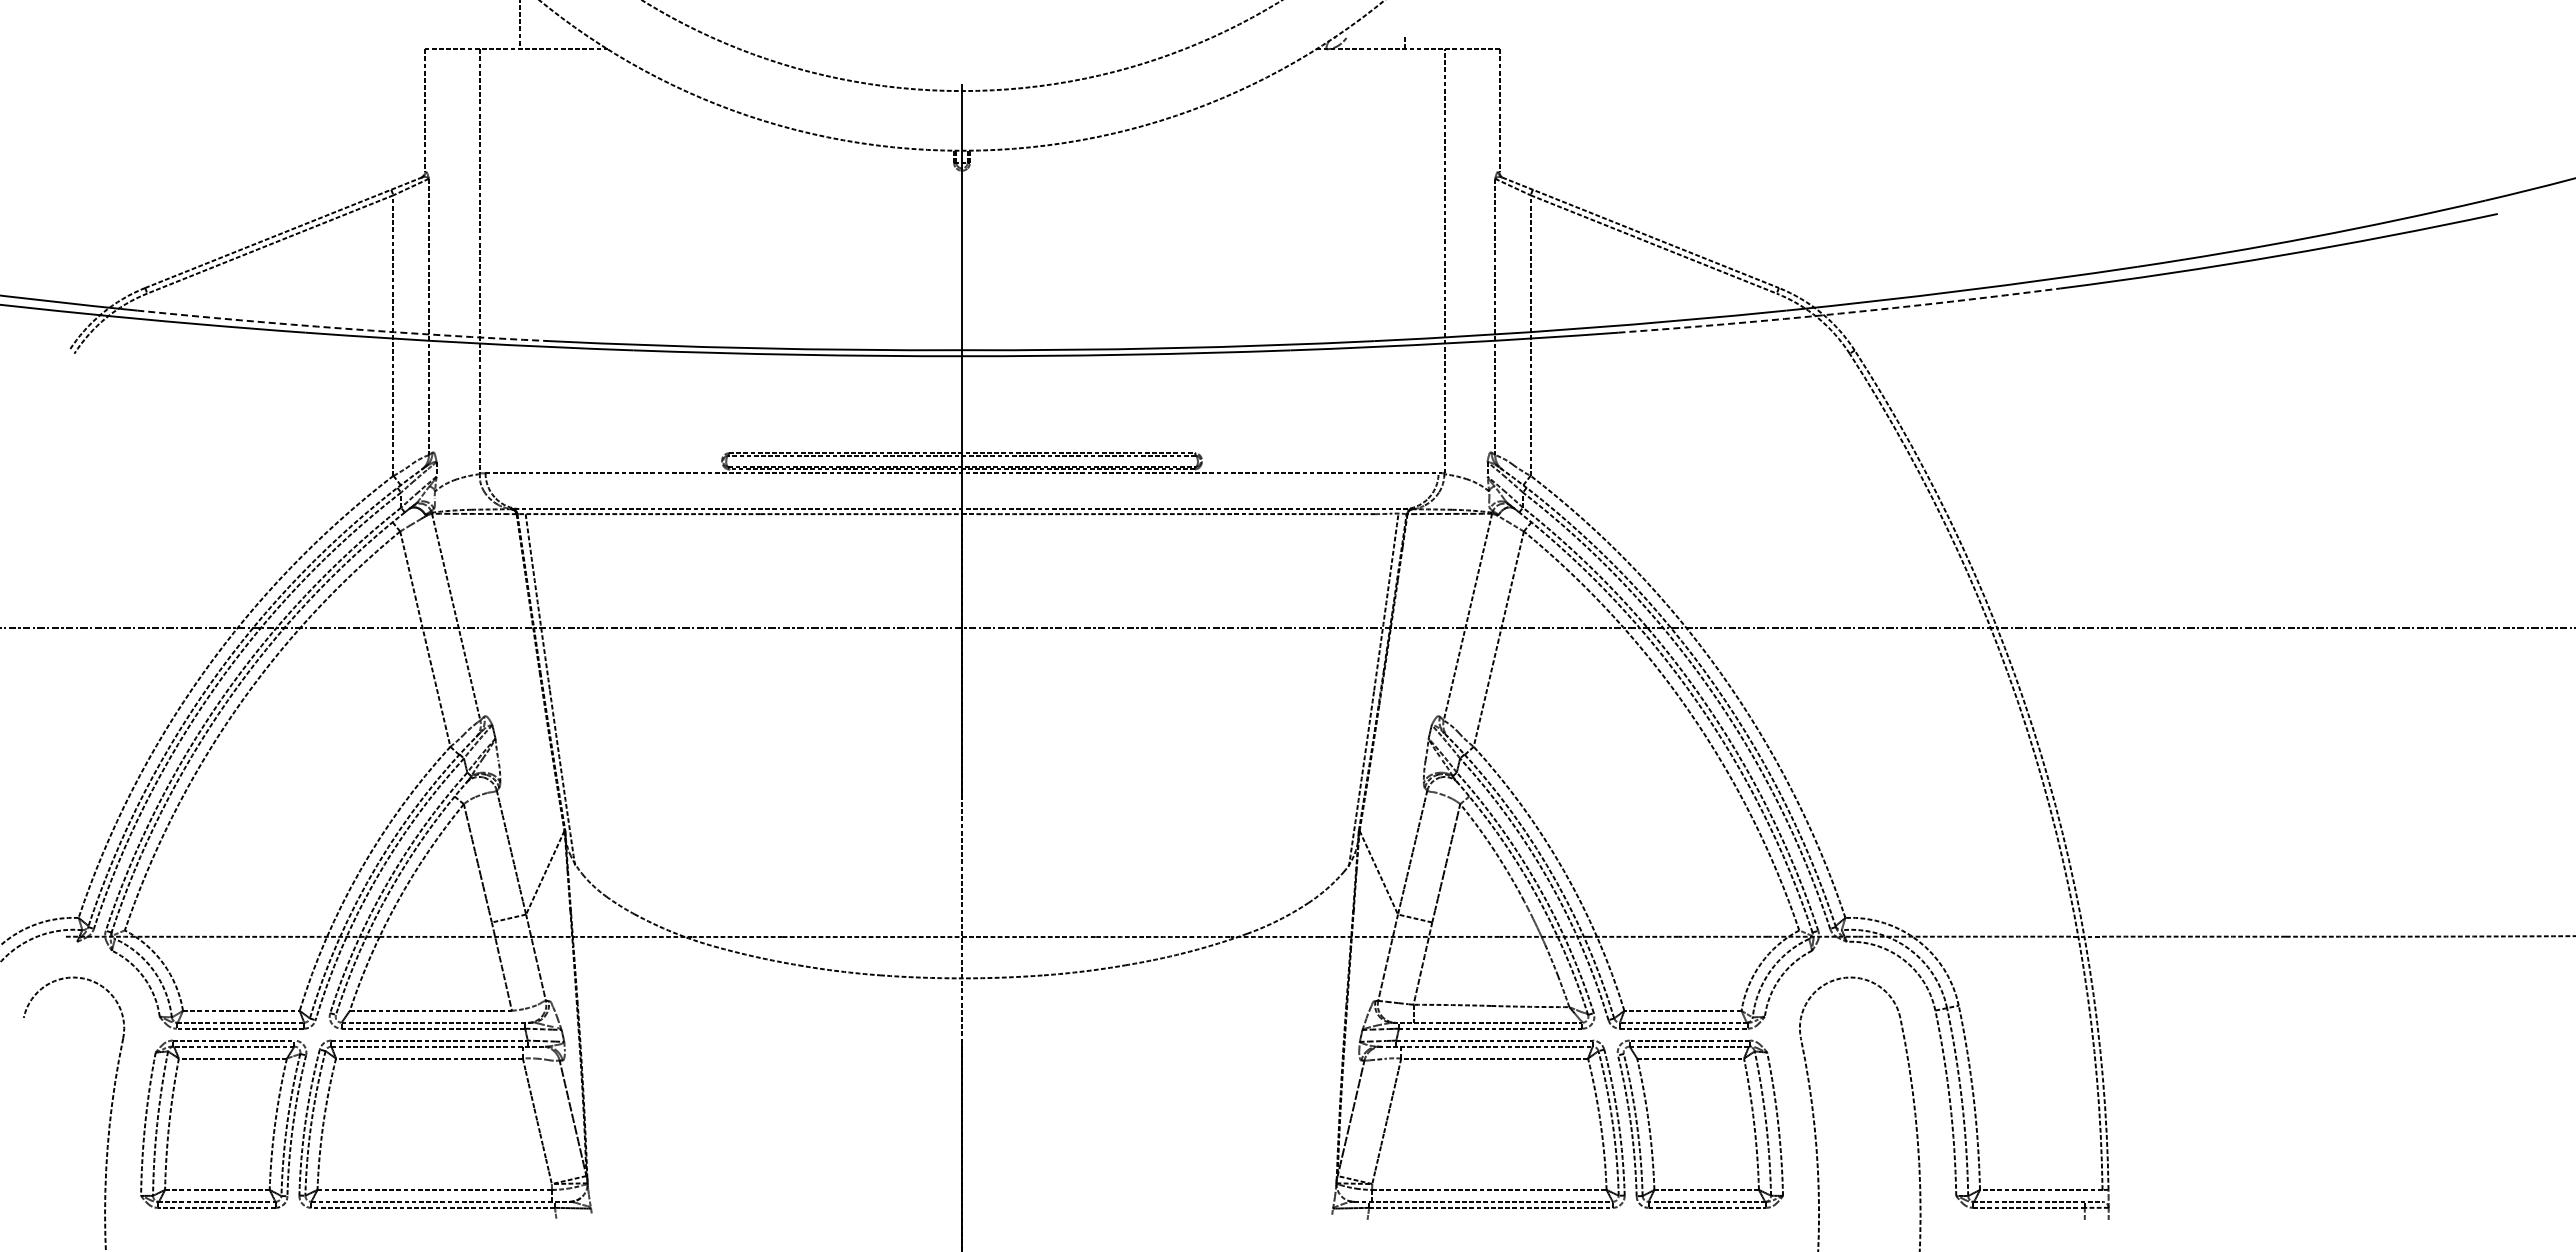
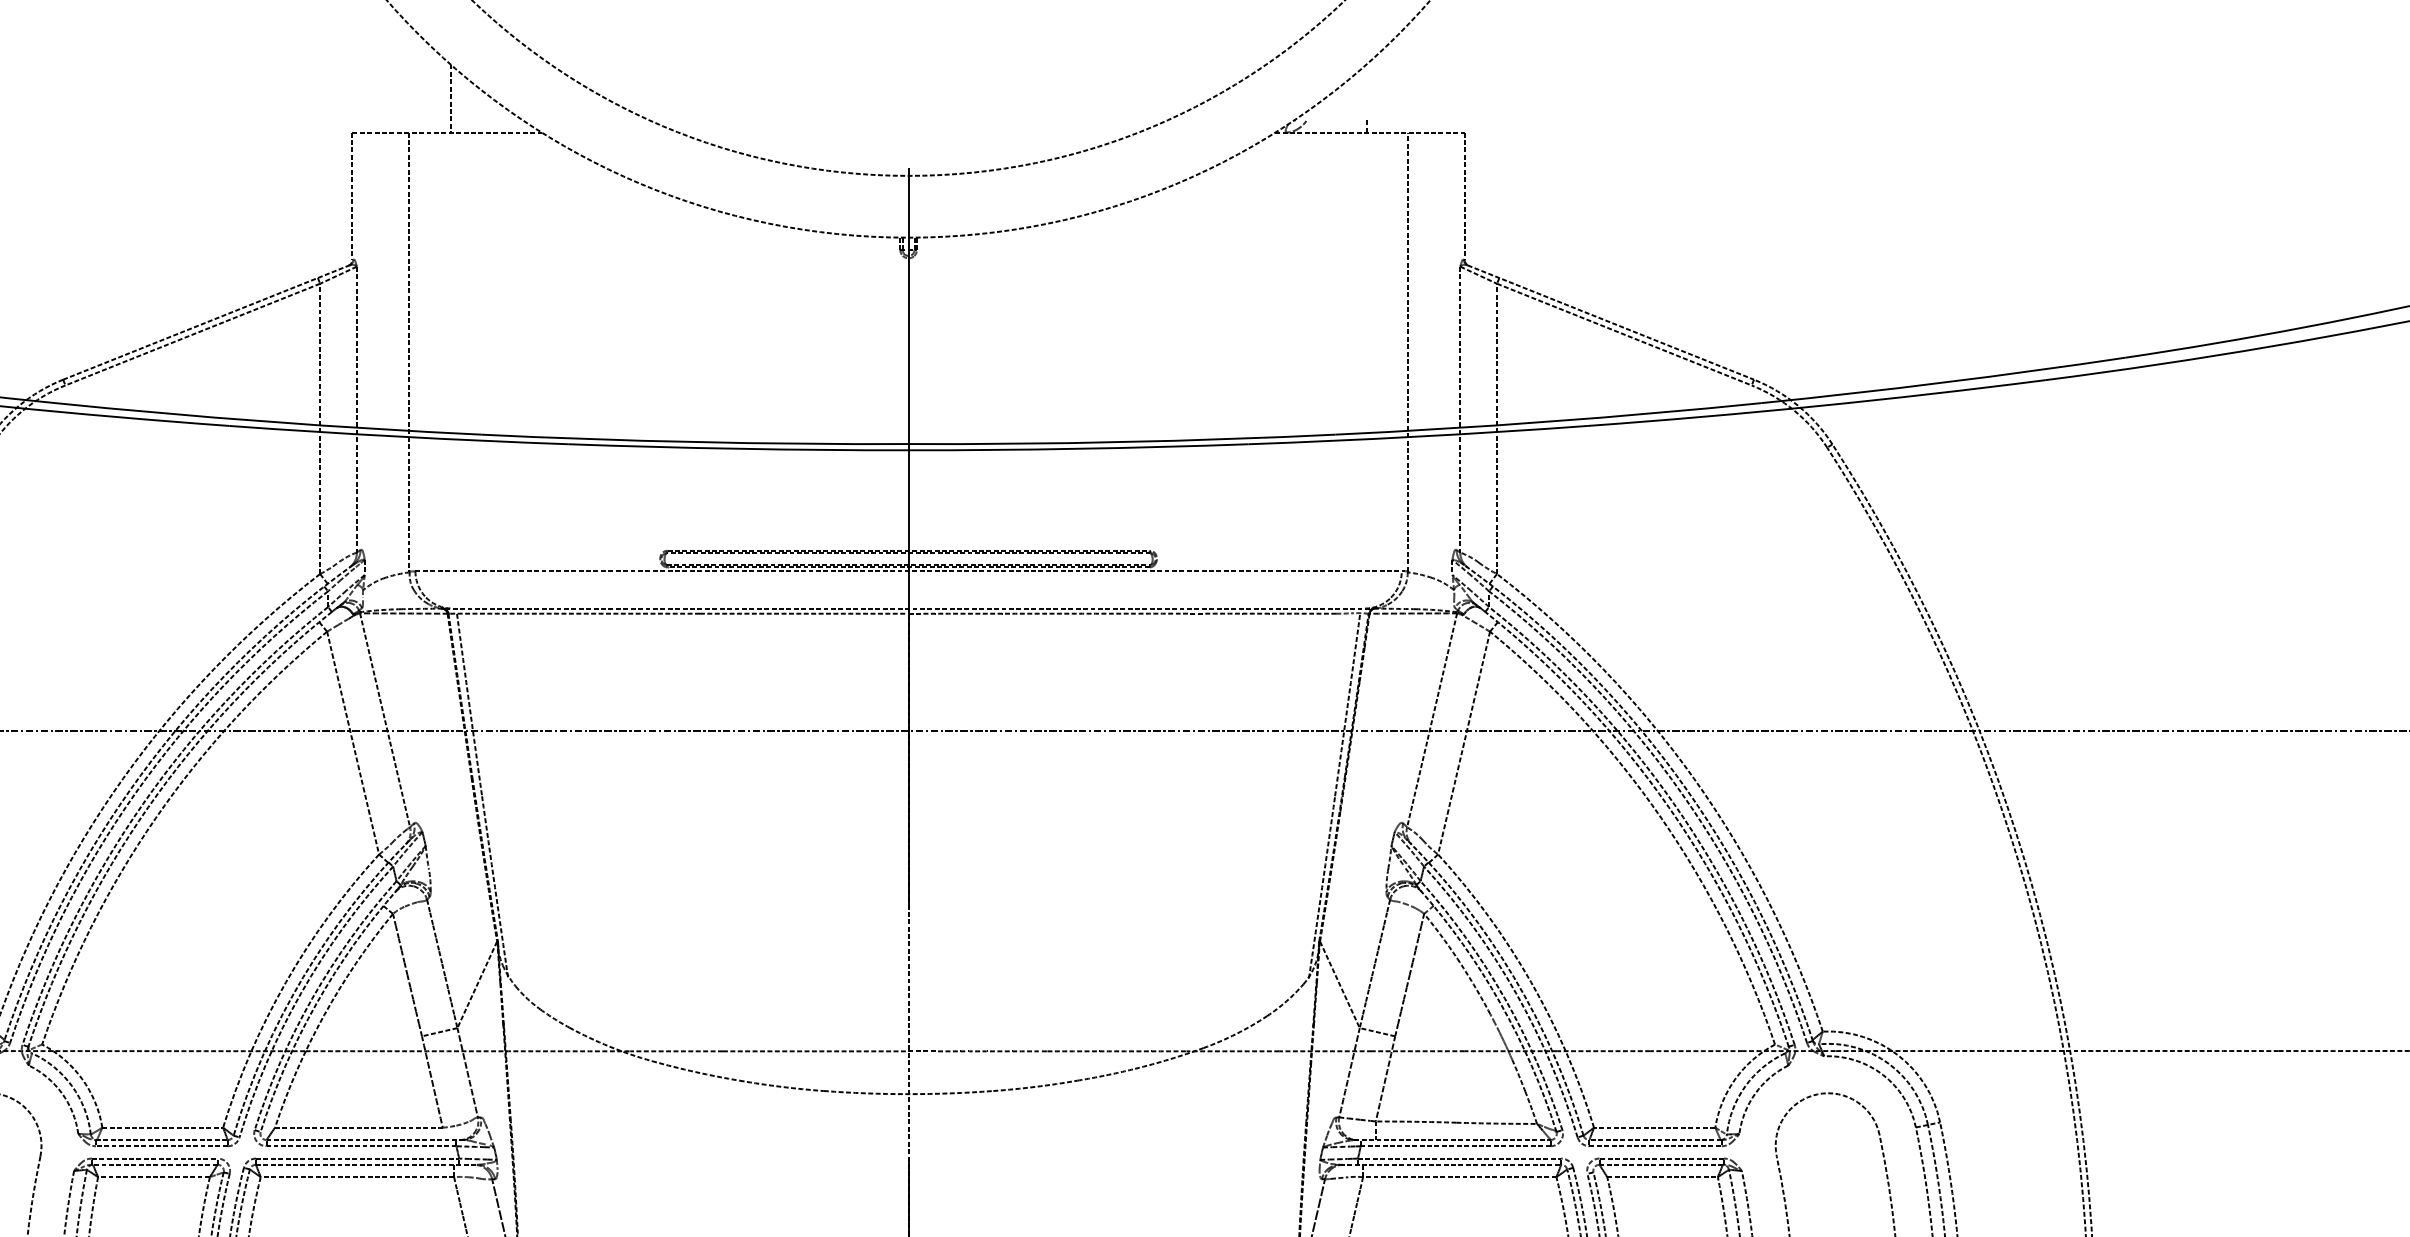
arc: (1839, 313) -> (1816, 406), dashed -> solid
arc: (342, 328) -> (267, 421), dashed -> solid

